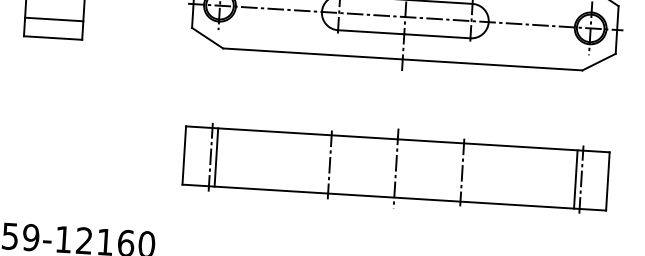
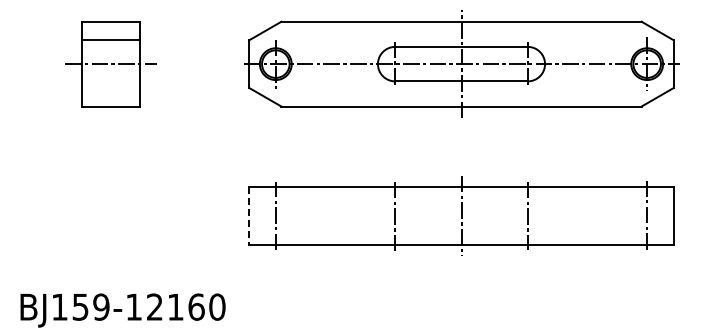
line: (54, 20) -> (111, 88), removed
line: (184, 156) -> (249, 216), solid -> dashed
line: (216, 157) -> (281, 215), removed
line: (575, 179) -> (641, 215), removed

